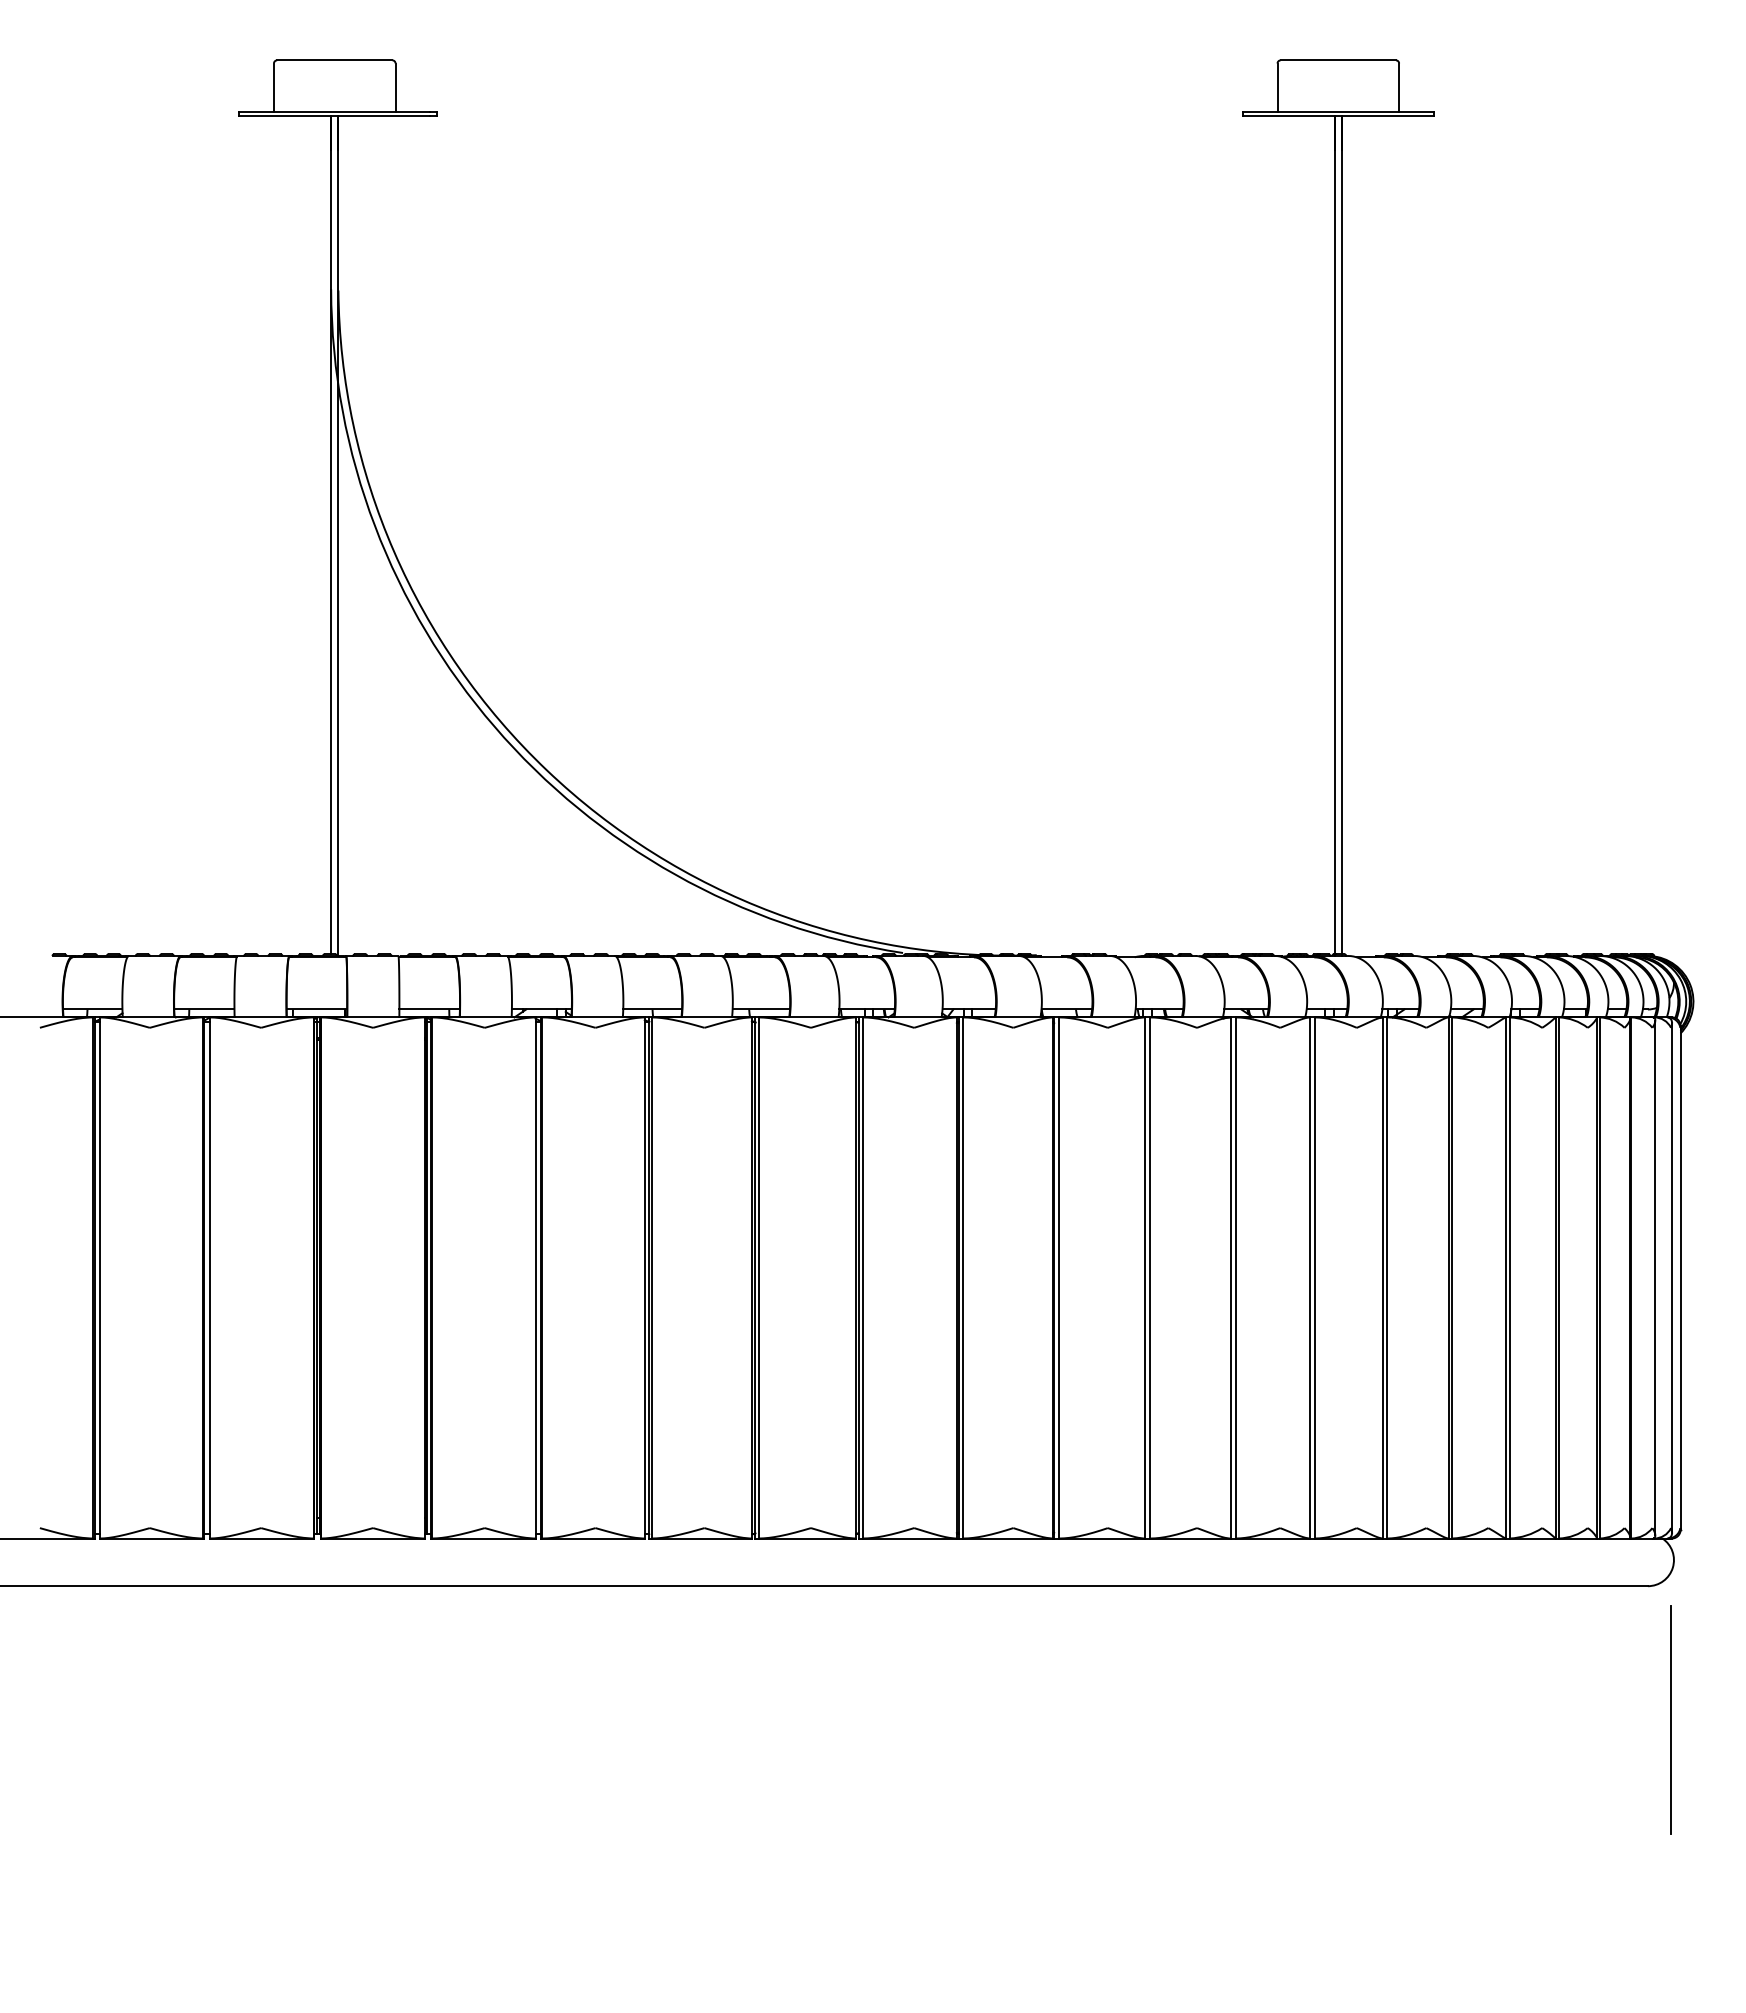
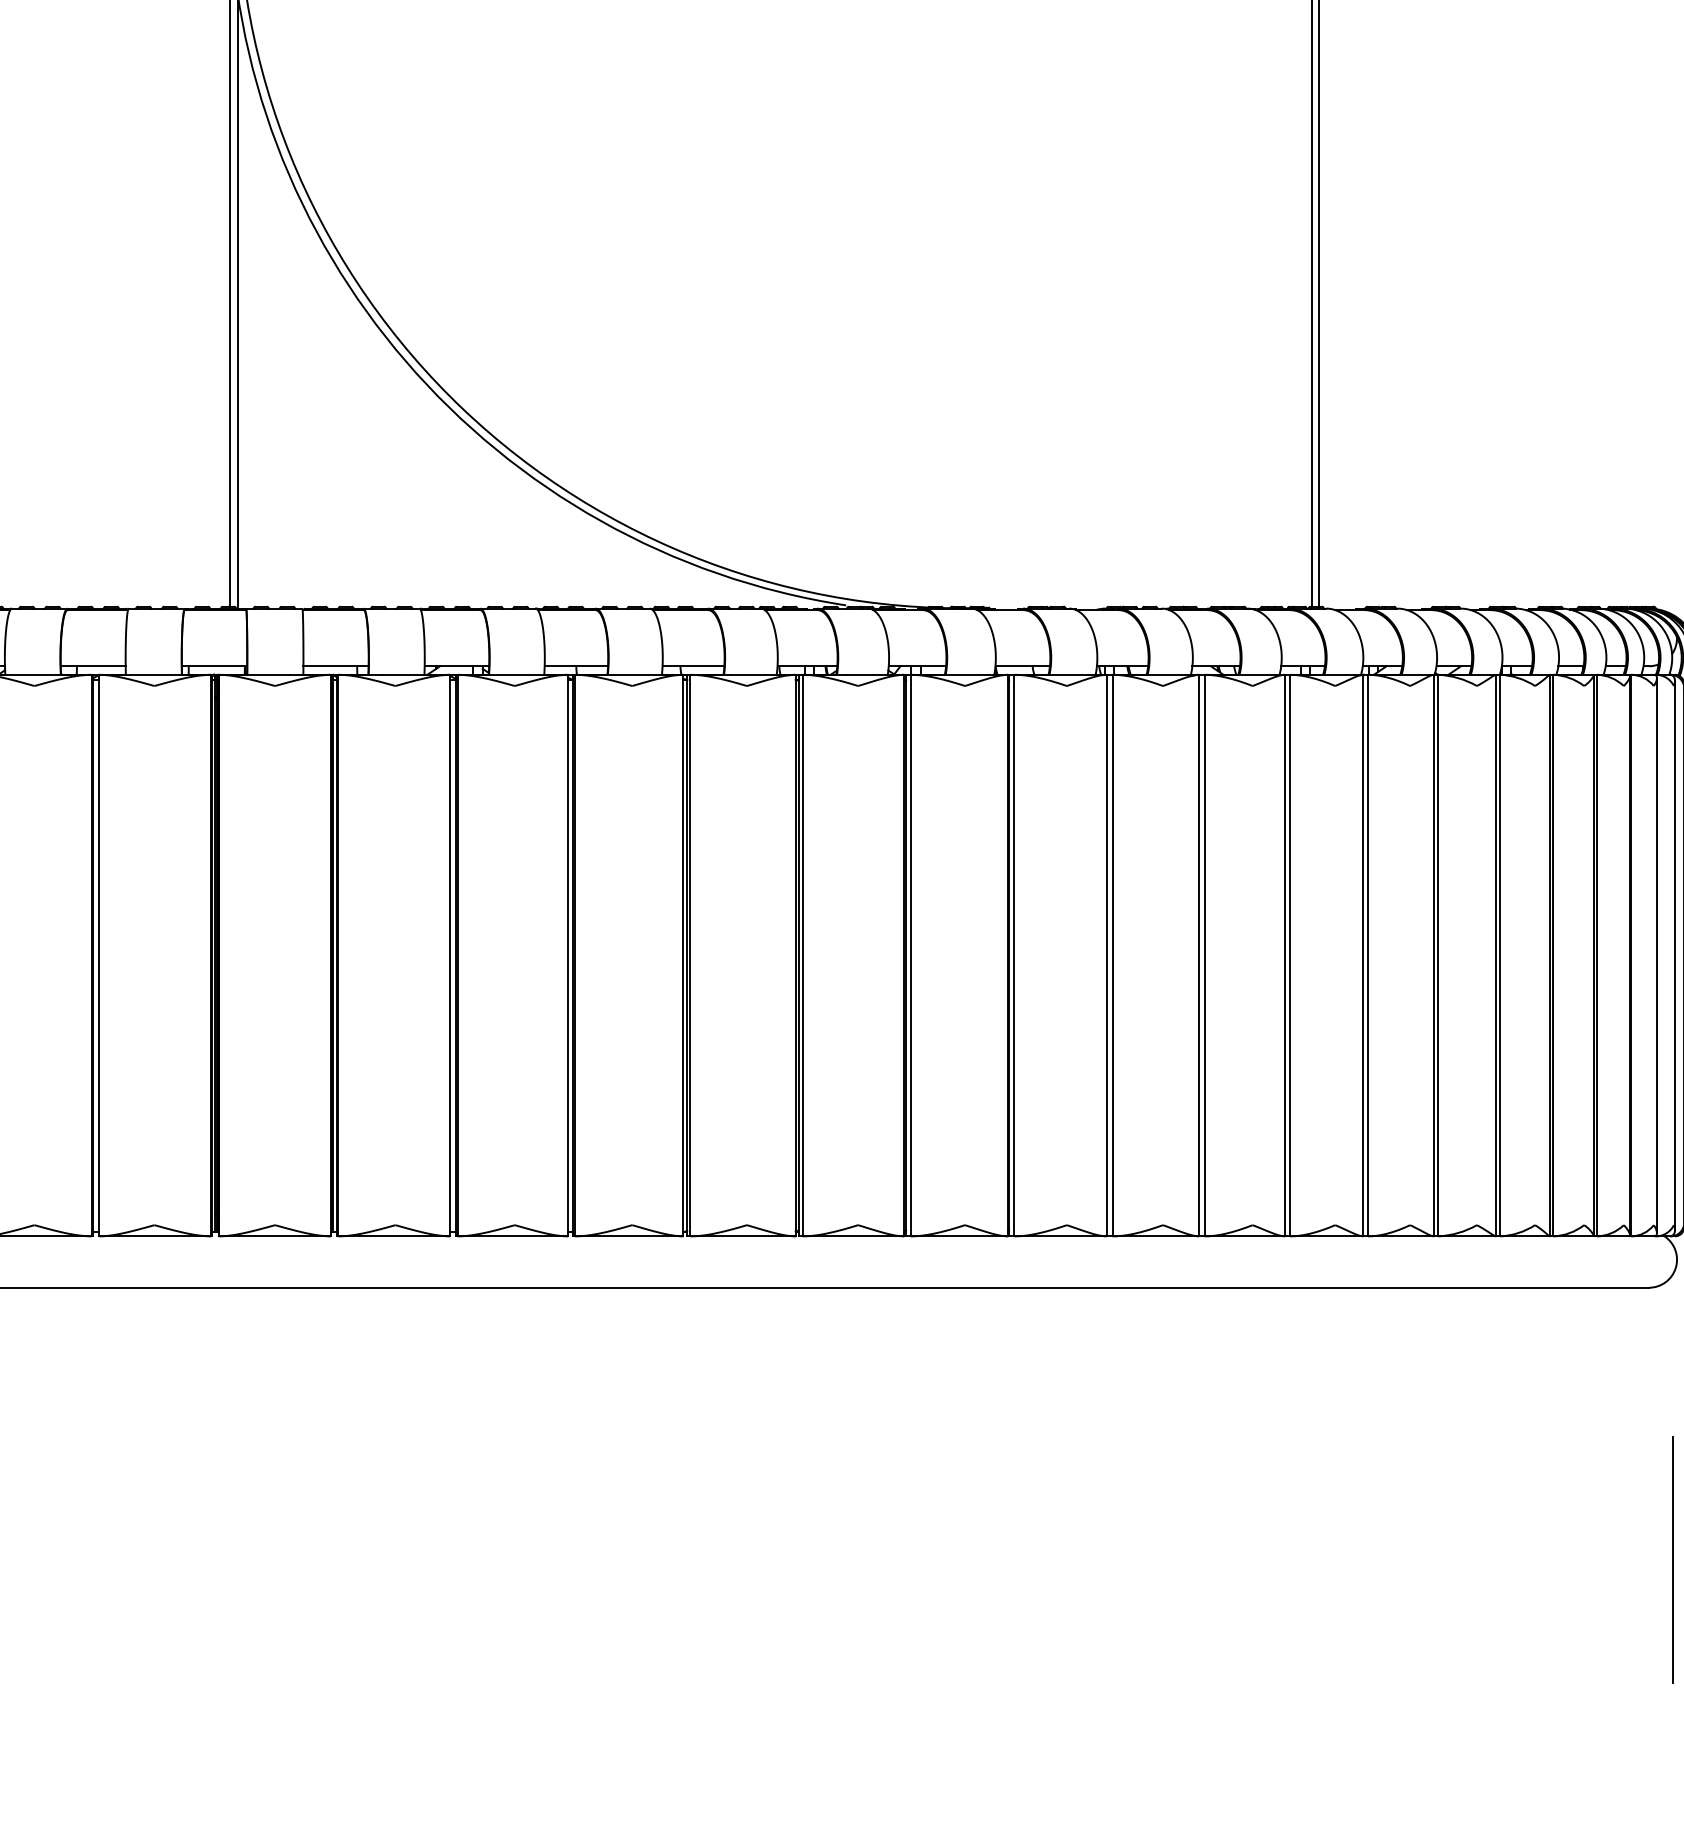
line: (1670, 1719) -> (1673, 1559), moved

